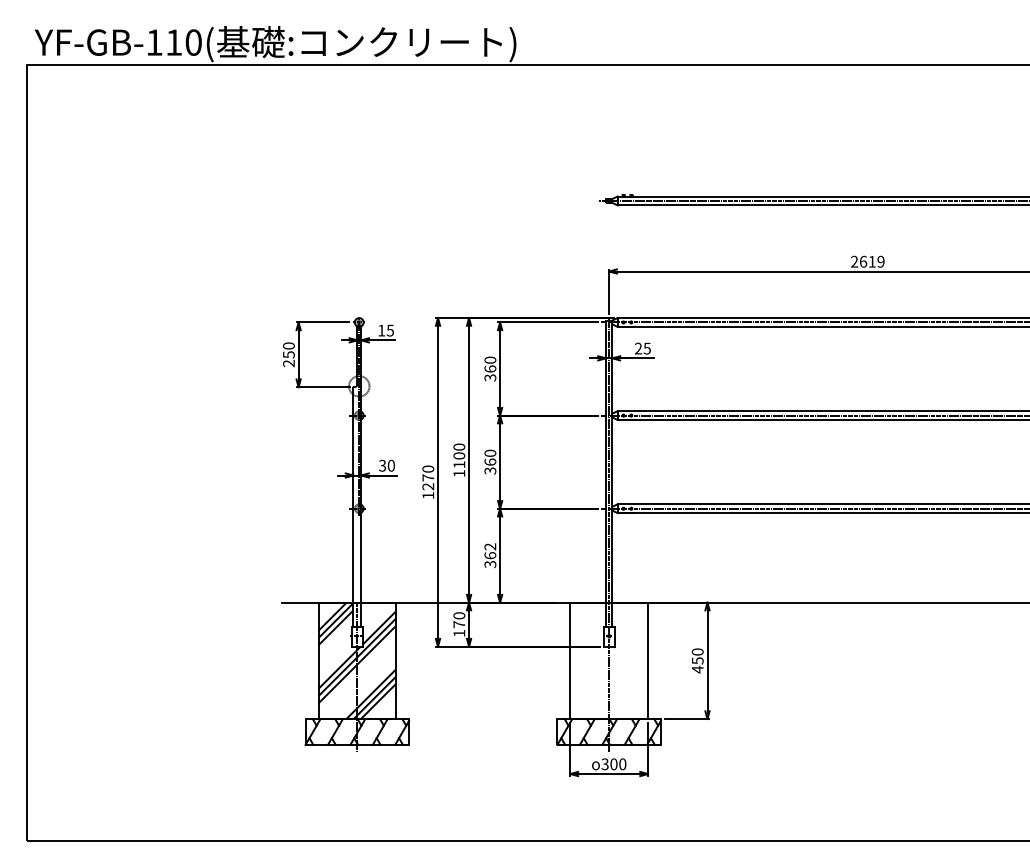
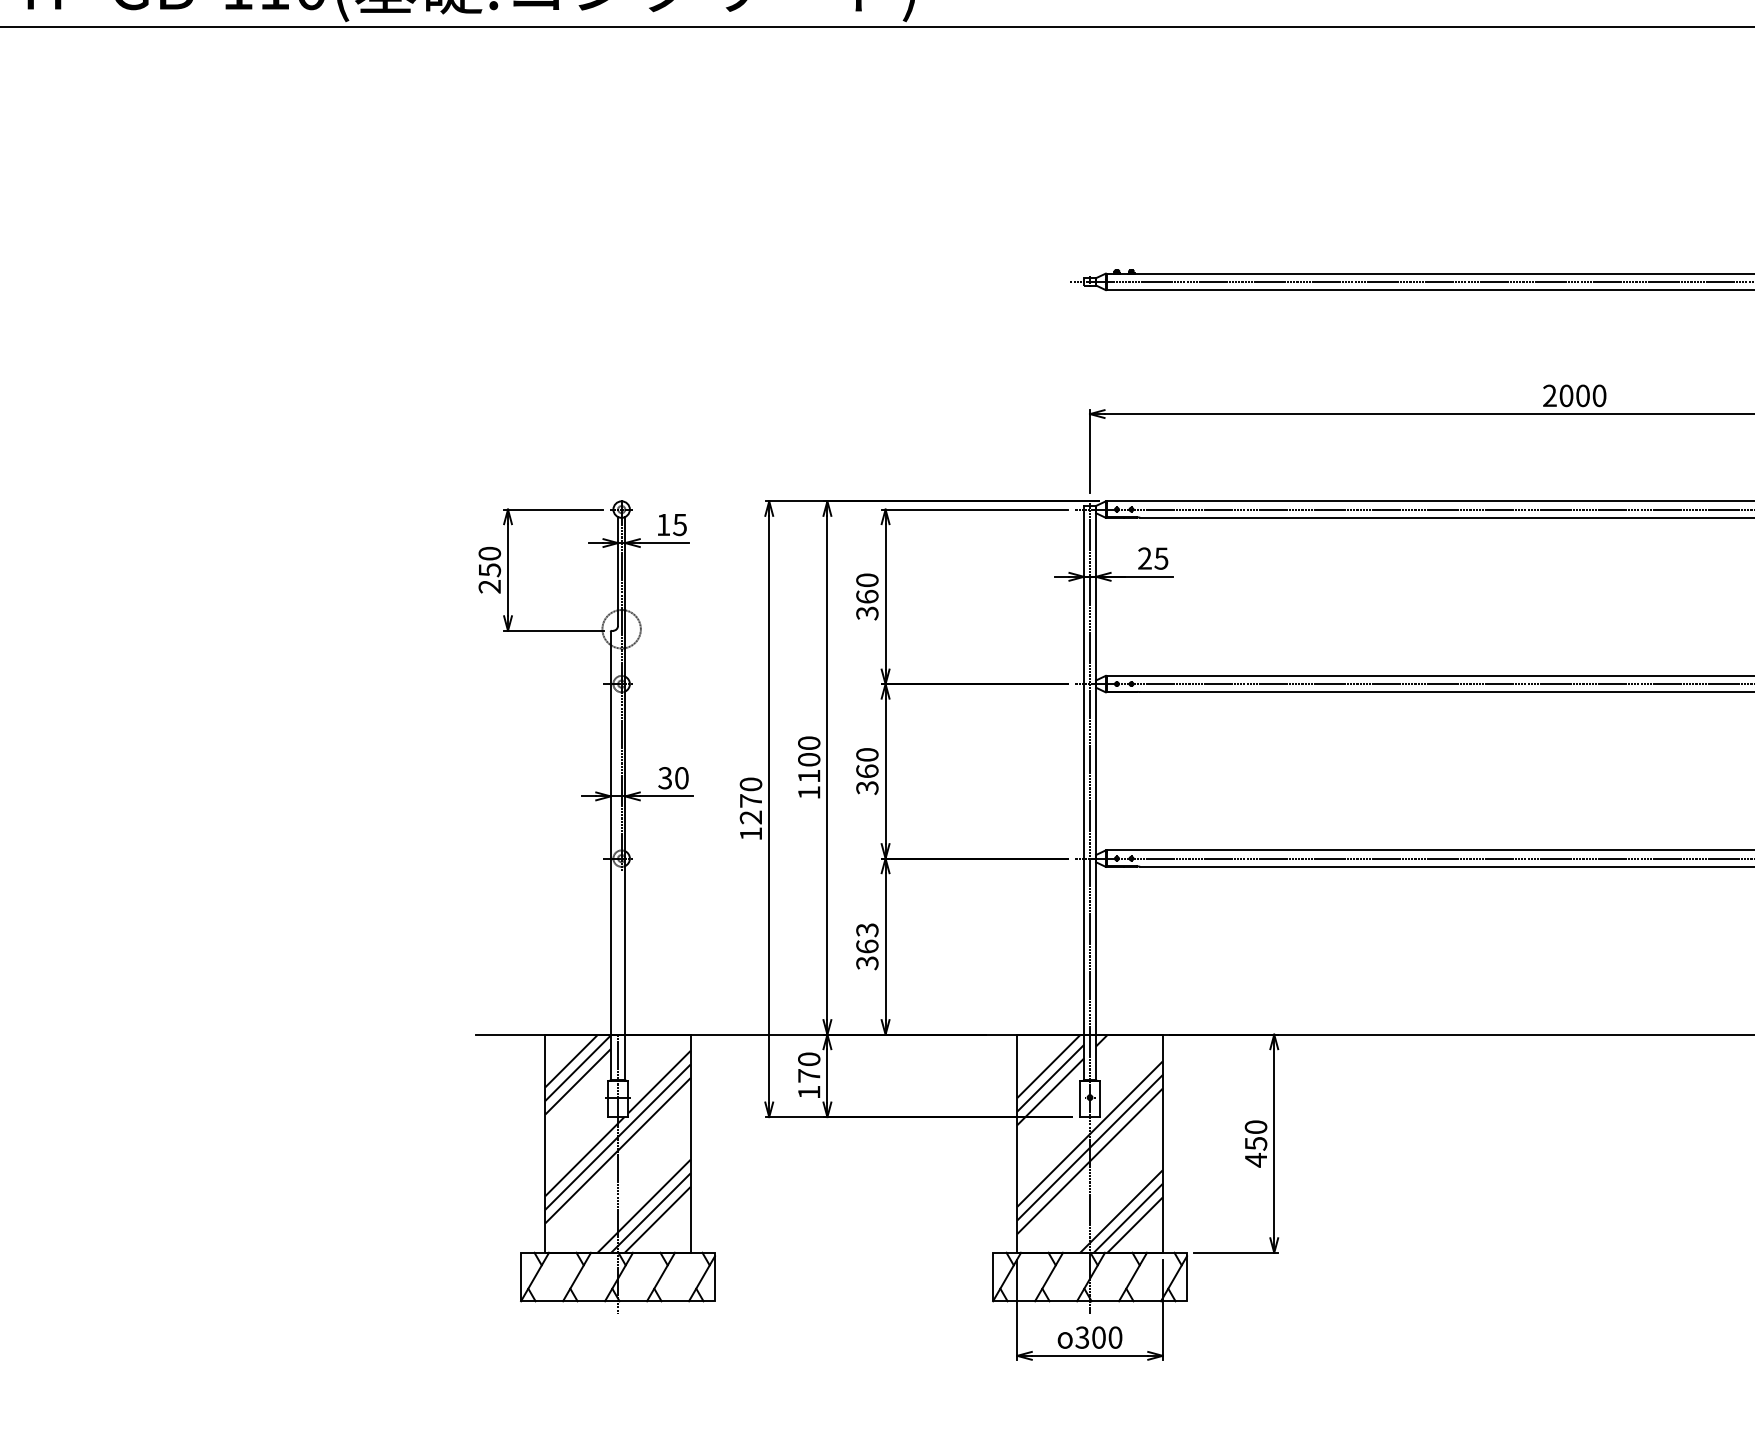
text: (871, 261) -> (1581, 395), 2619 -> 2000
text: (490, 546) -> (867, 929), 362 -> 363
hatch: (609, 660) -> (1090, 1143), added

